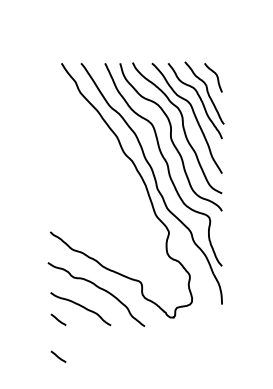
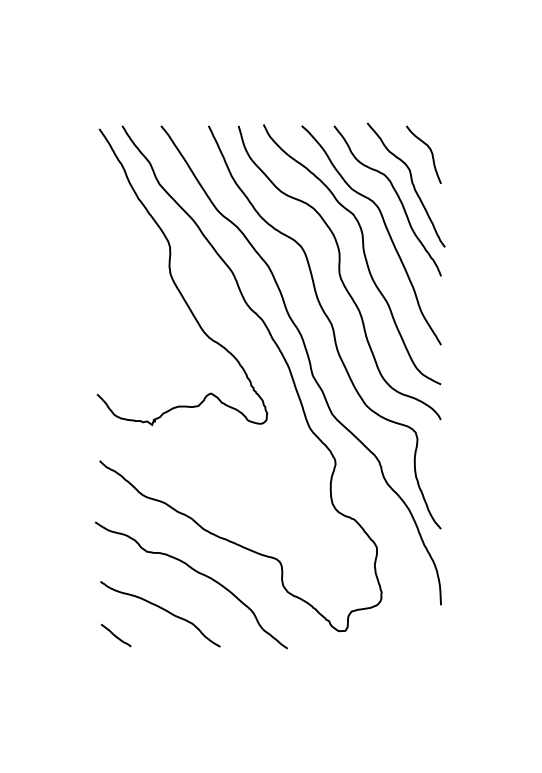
curve: (88, 141) -> (175, 281), added
line: (58, 356) -> (116, 708), removed

